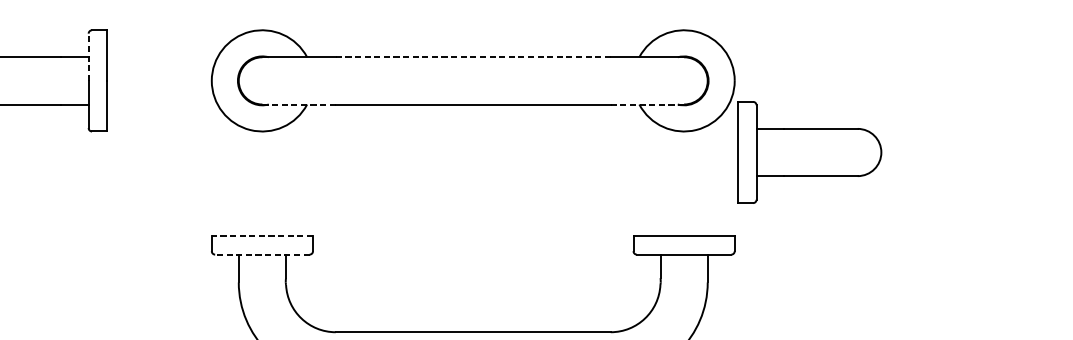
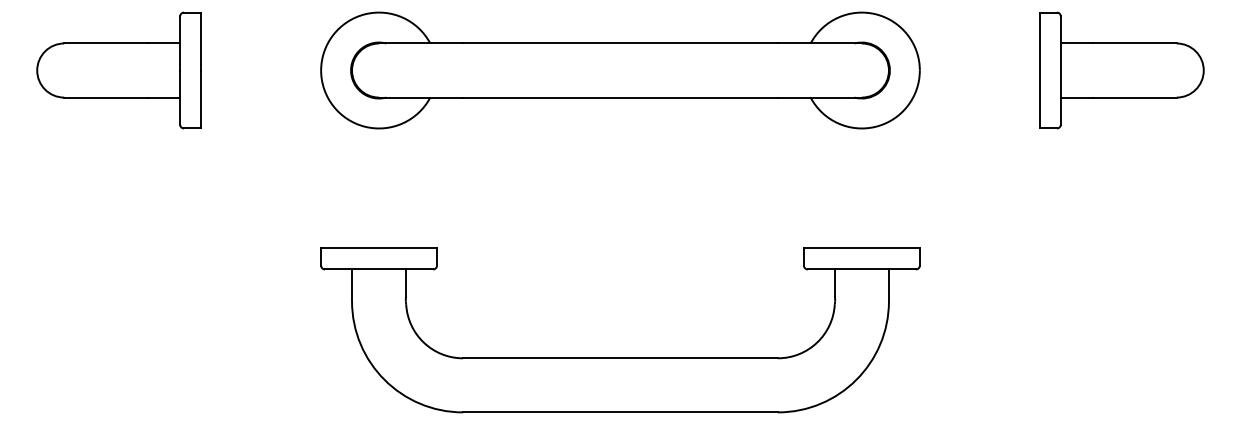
line: (88, 57) -> (180, 43), dashed -> solid
line: (473, 57) -> (620, 43), dashed -> solid
line: (299, 104) -> (421, 97), dashed -> solid
line: (647, 104) -> (820, 97), dashed -> solid
part: (809, 152) -> (1121, 70), moved
line: (262, 236) -> (379, 248), dashed -> solid
line: (261, 254) -> (378, 269), dashed -> solid

